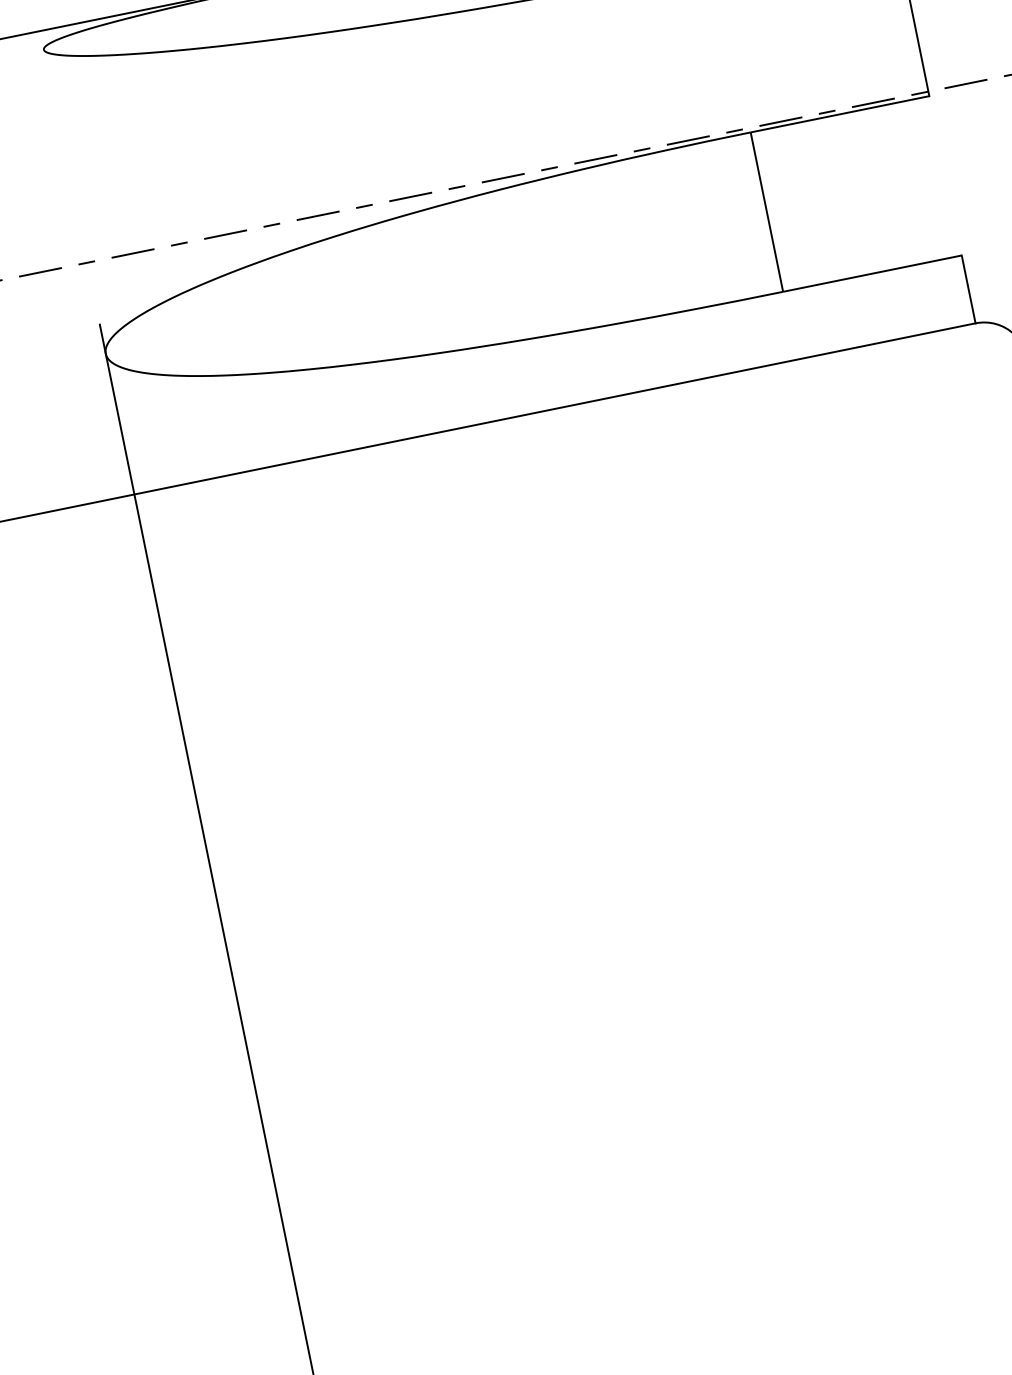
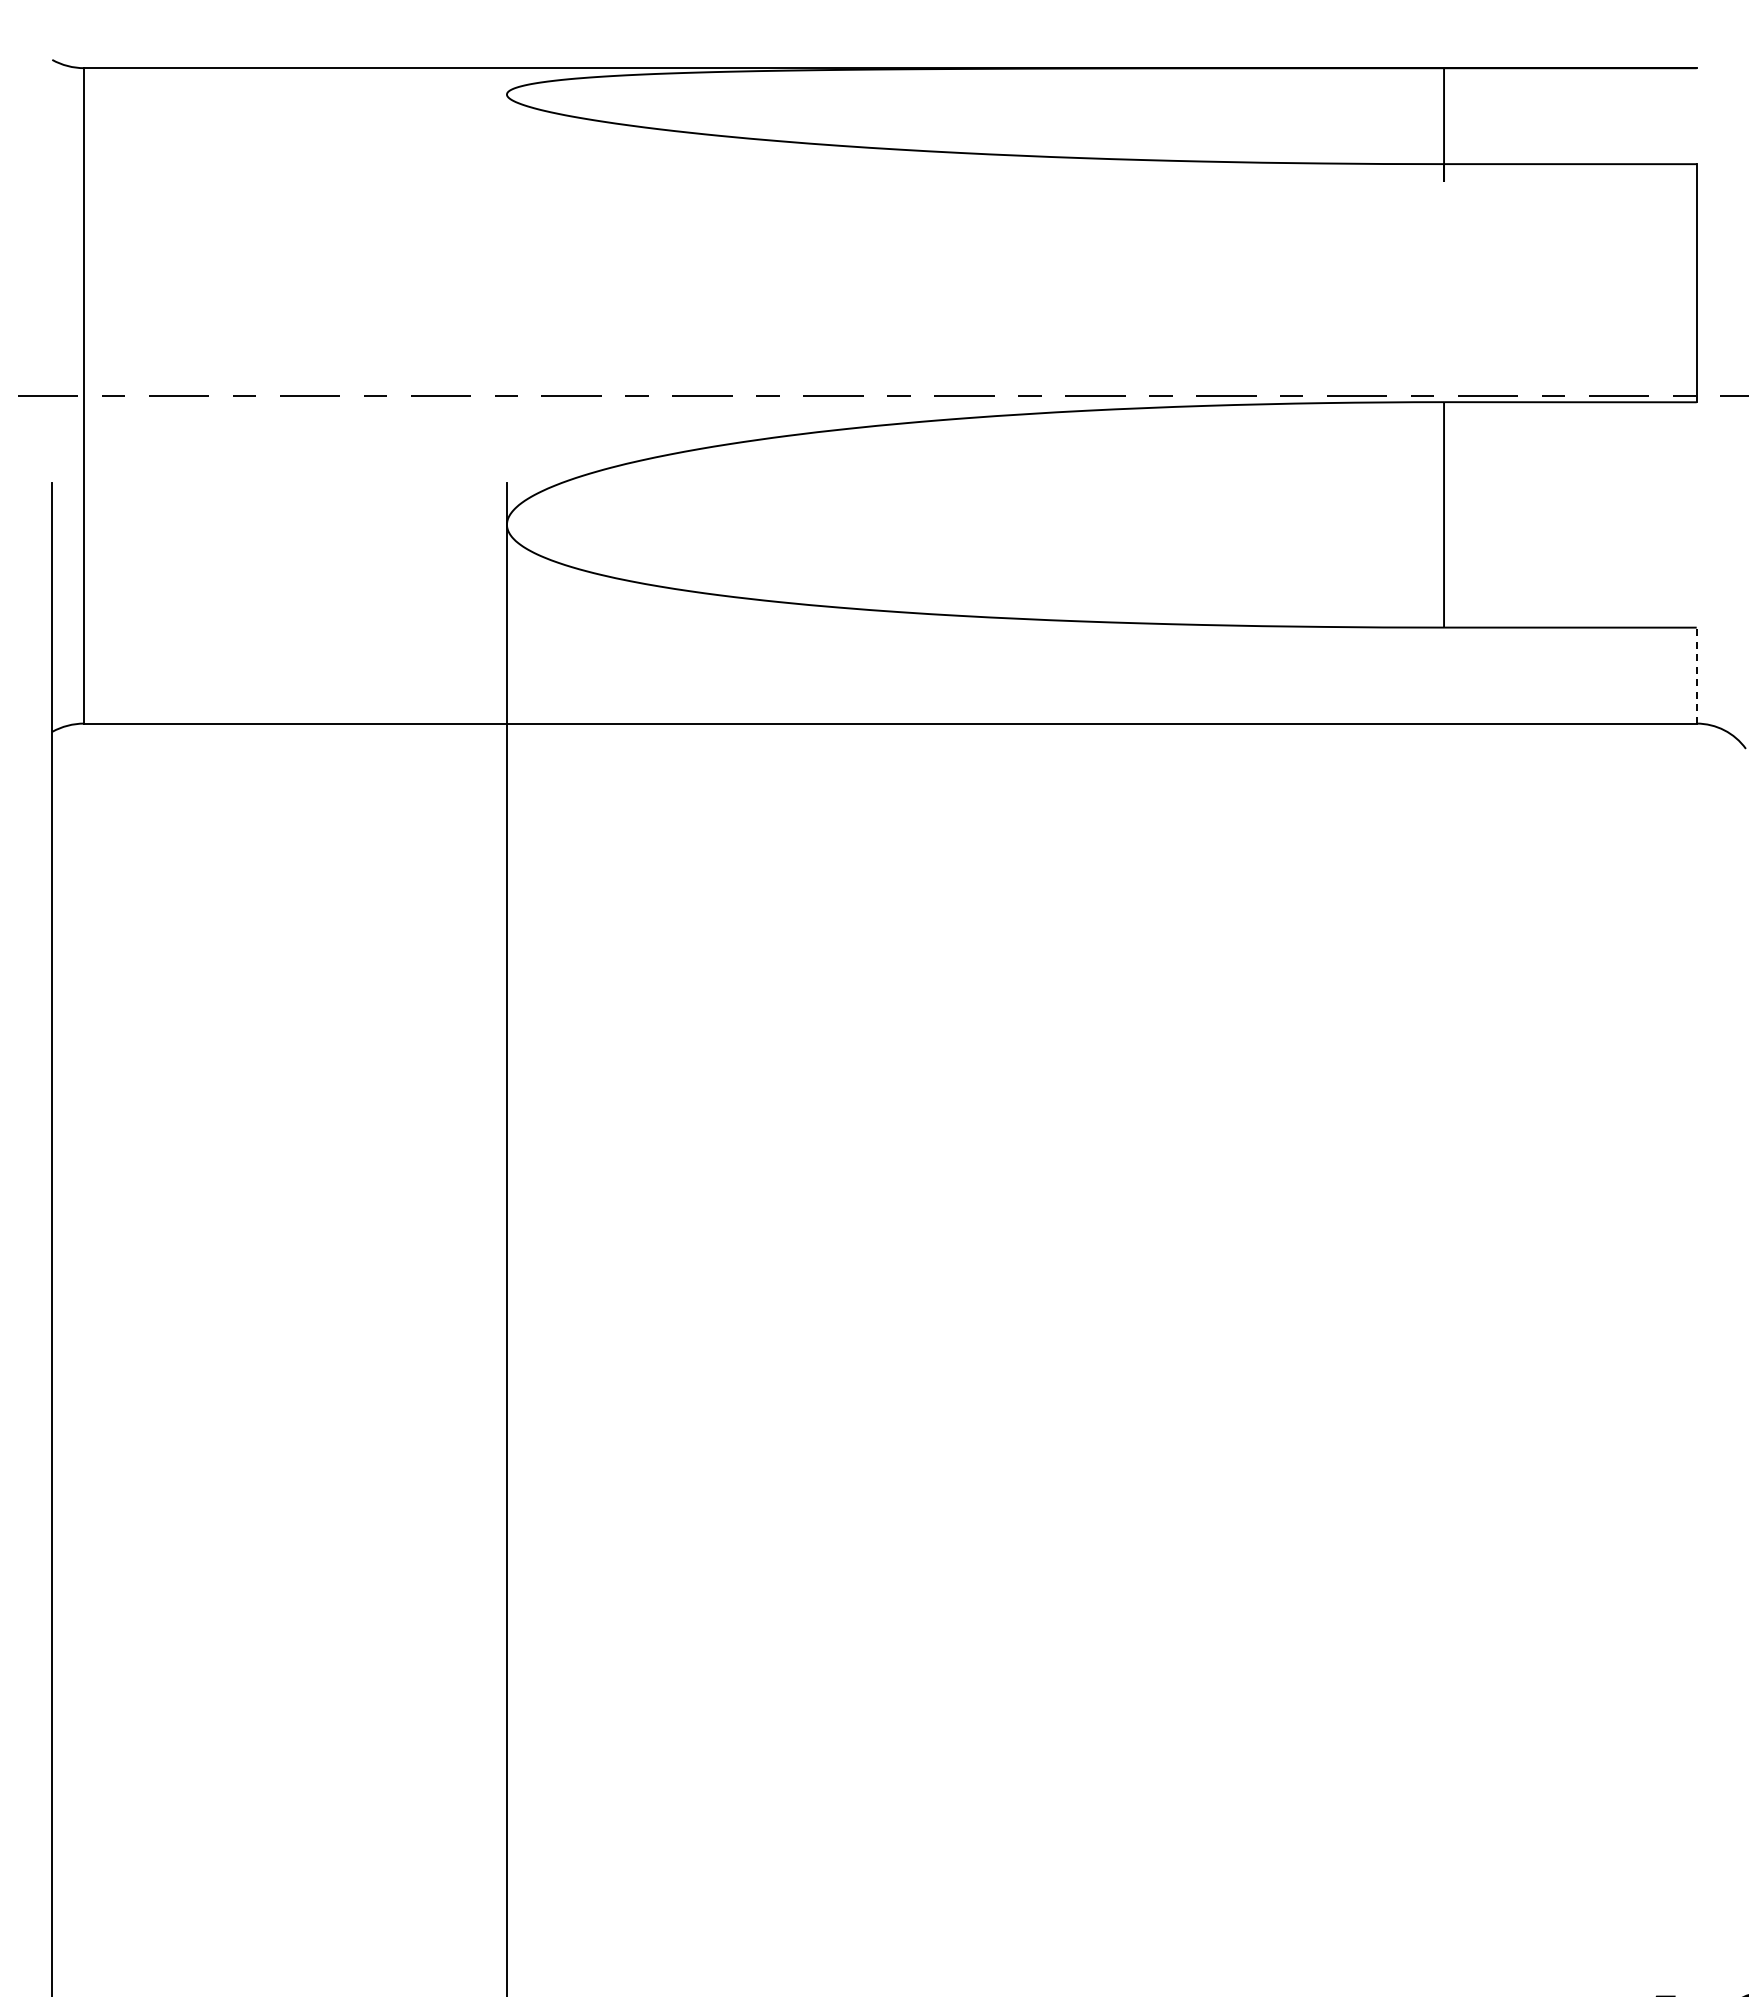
line: (968, 289) -> (1696, 675), solid -> dashed

